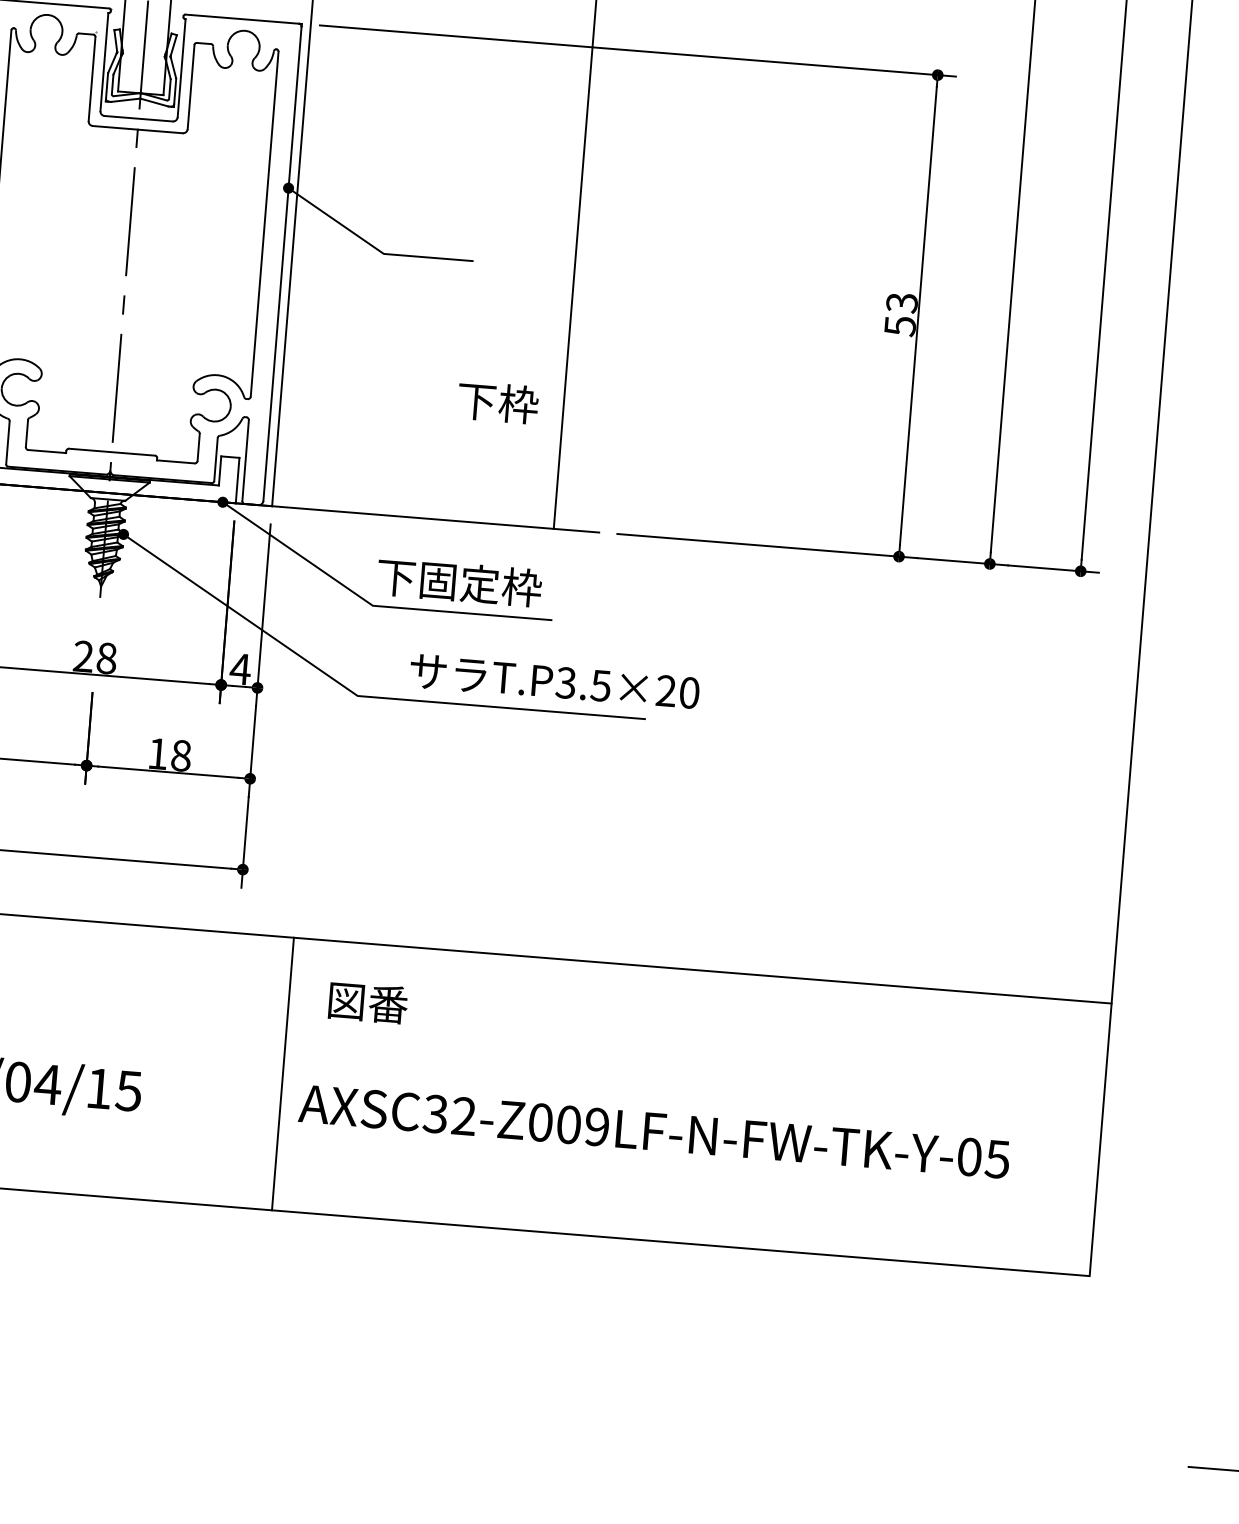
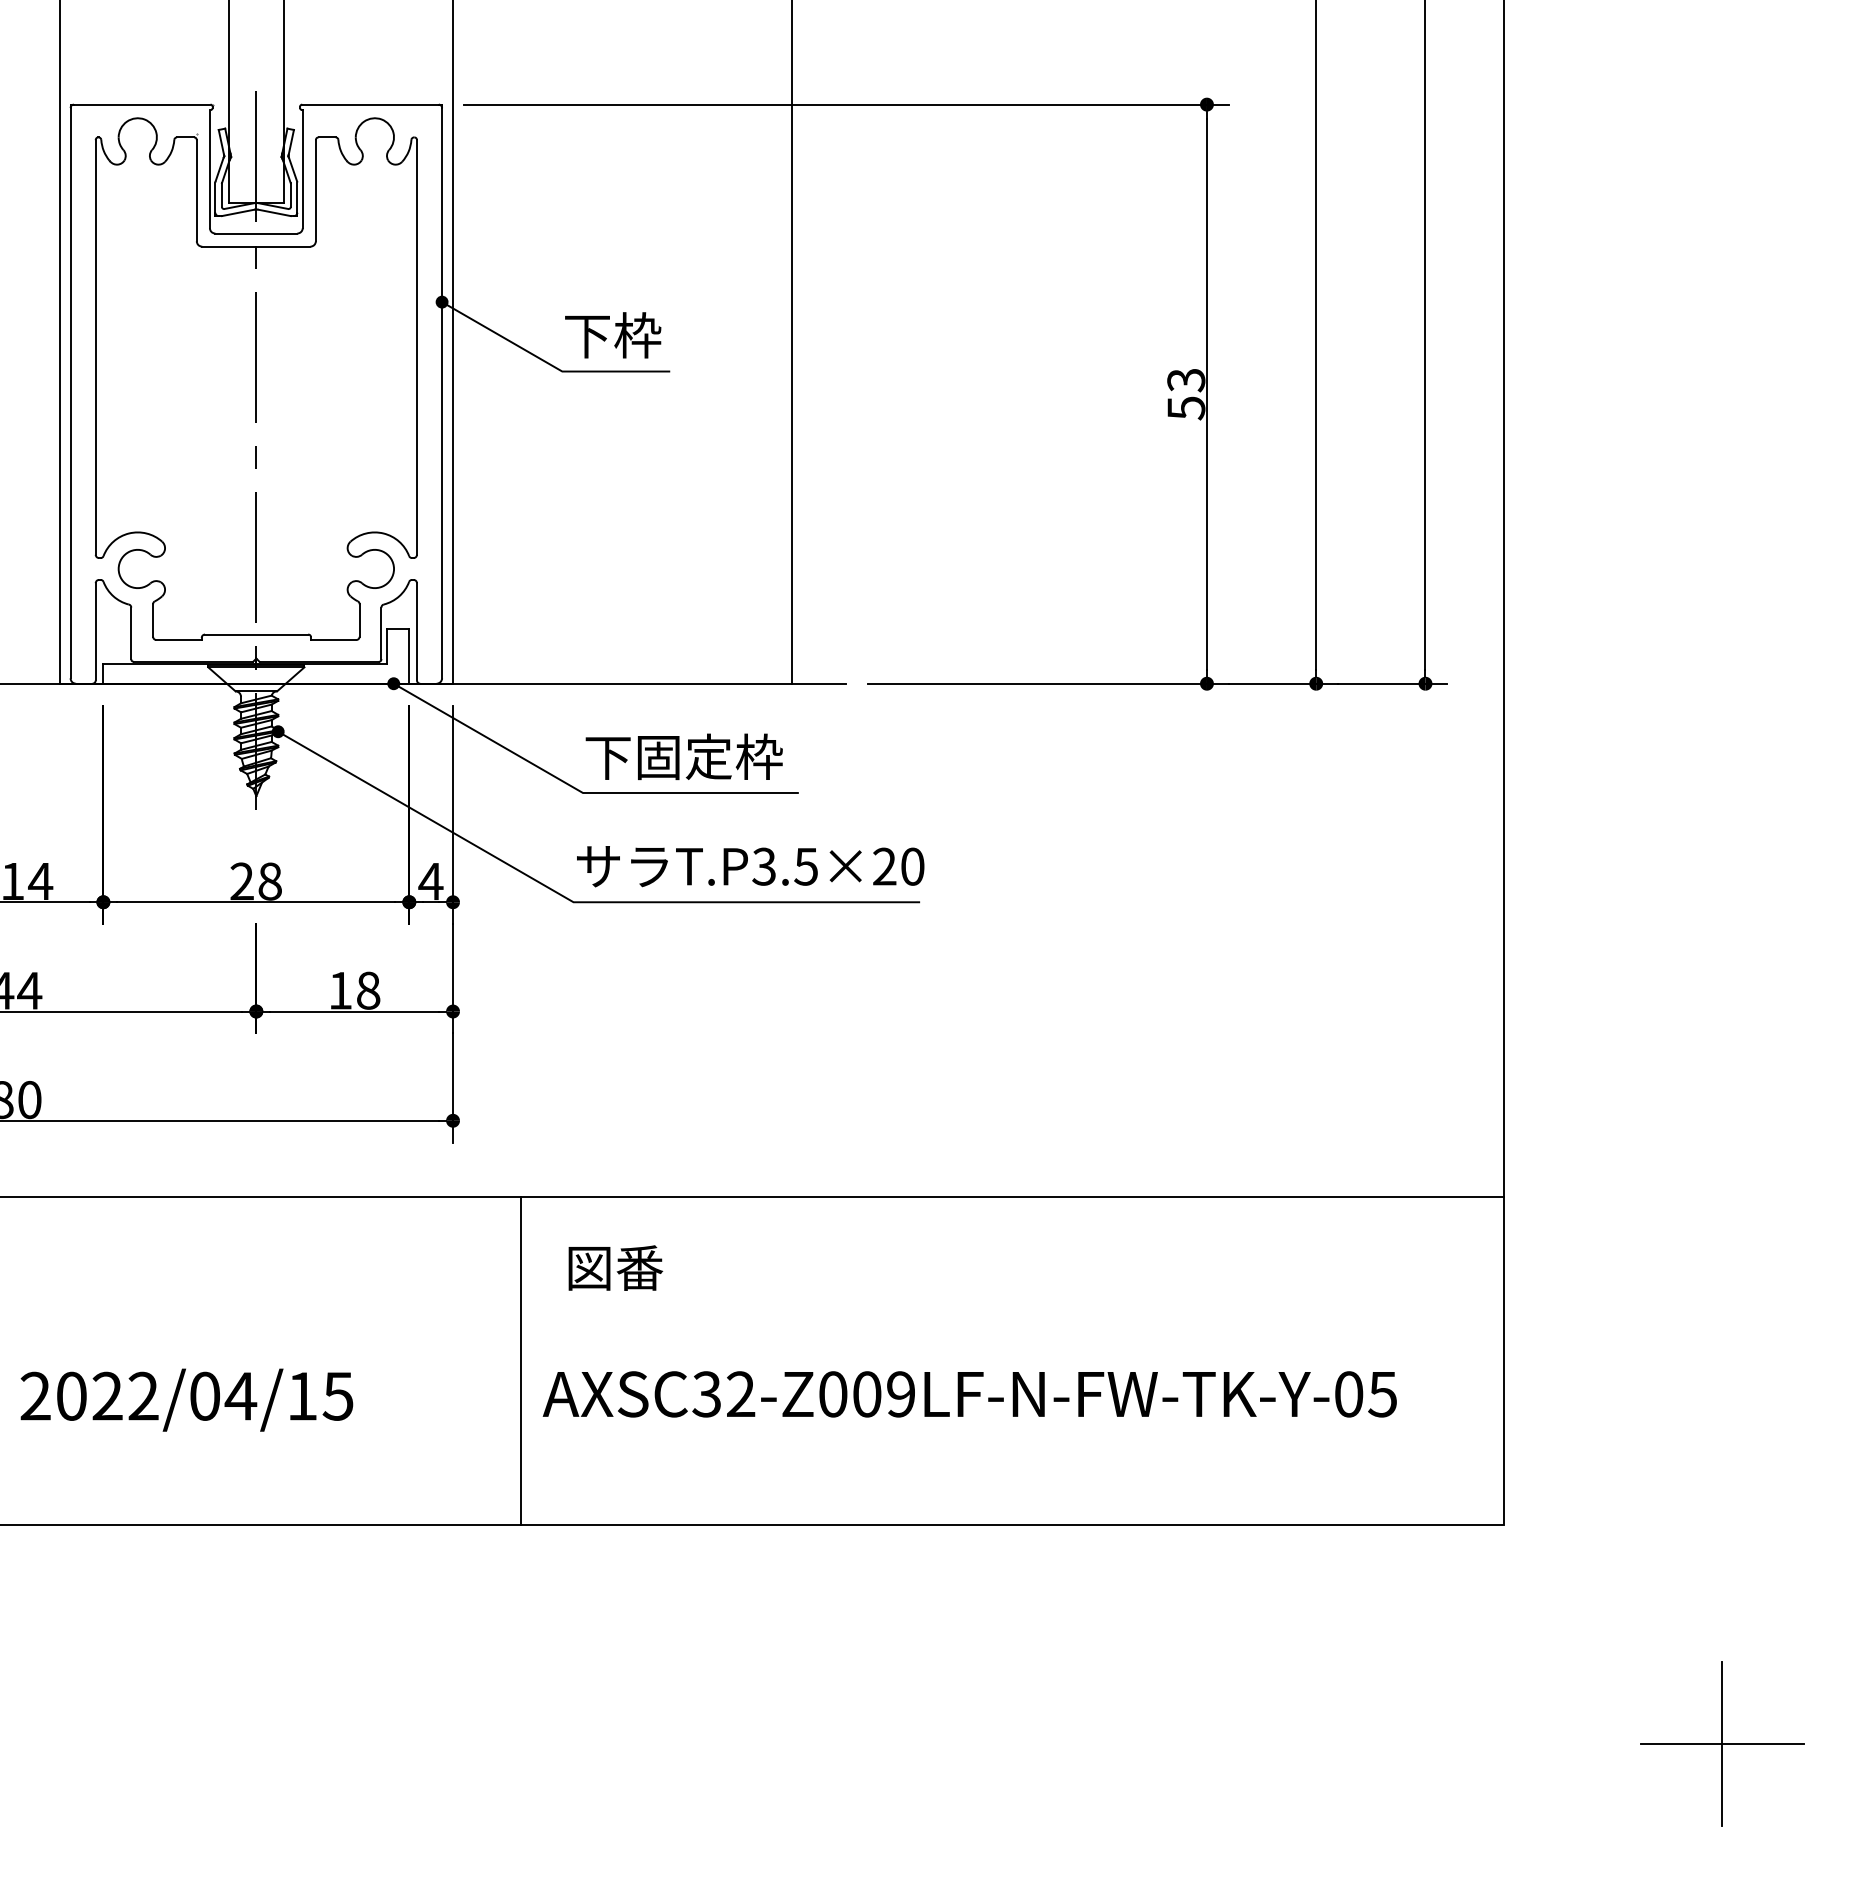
text: (498, 402) -> (613, 335), moved
text: (554, 681) -> (750, 866), moved

